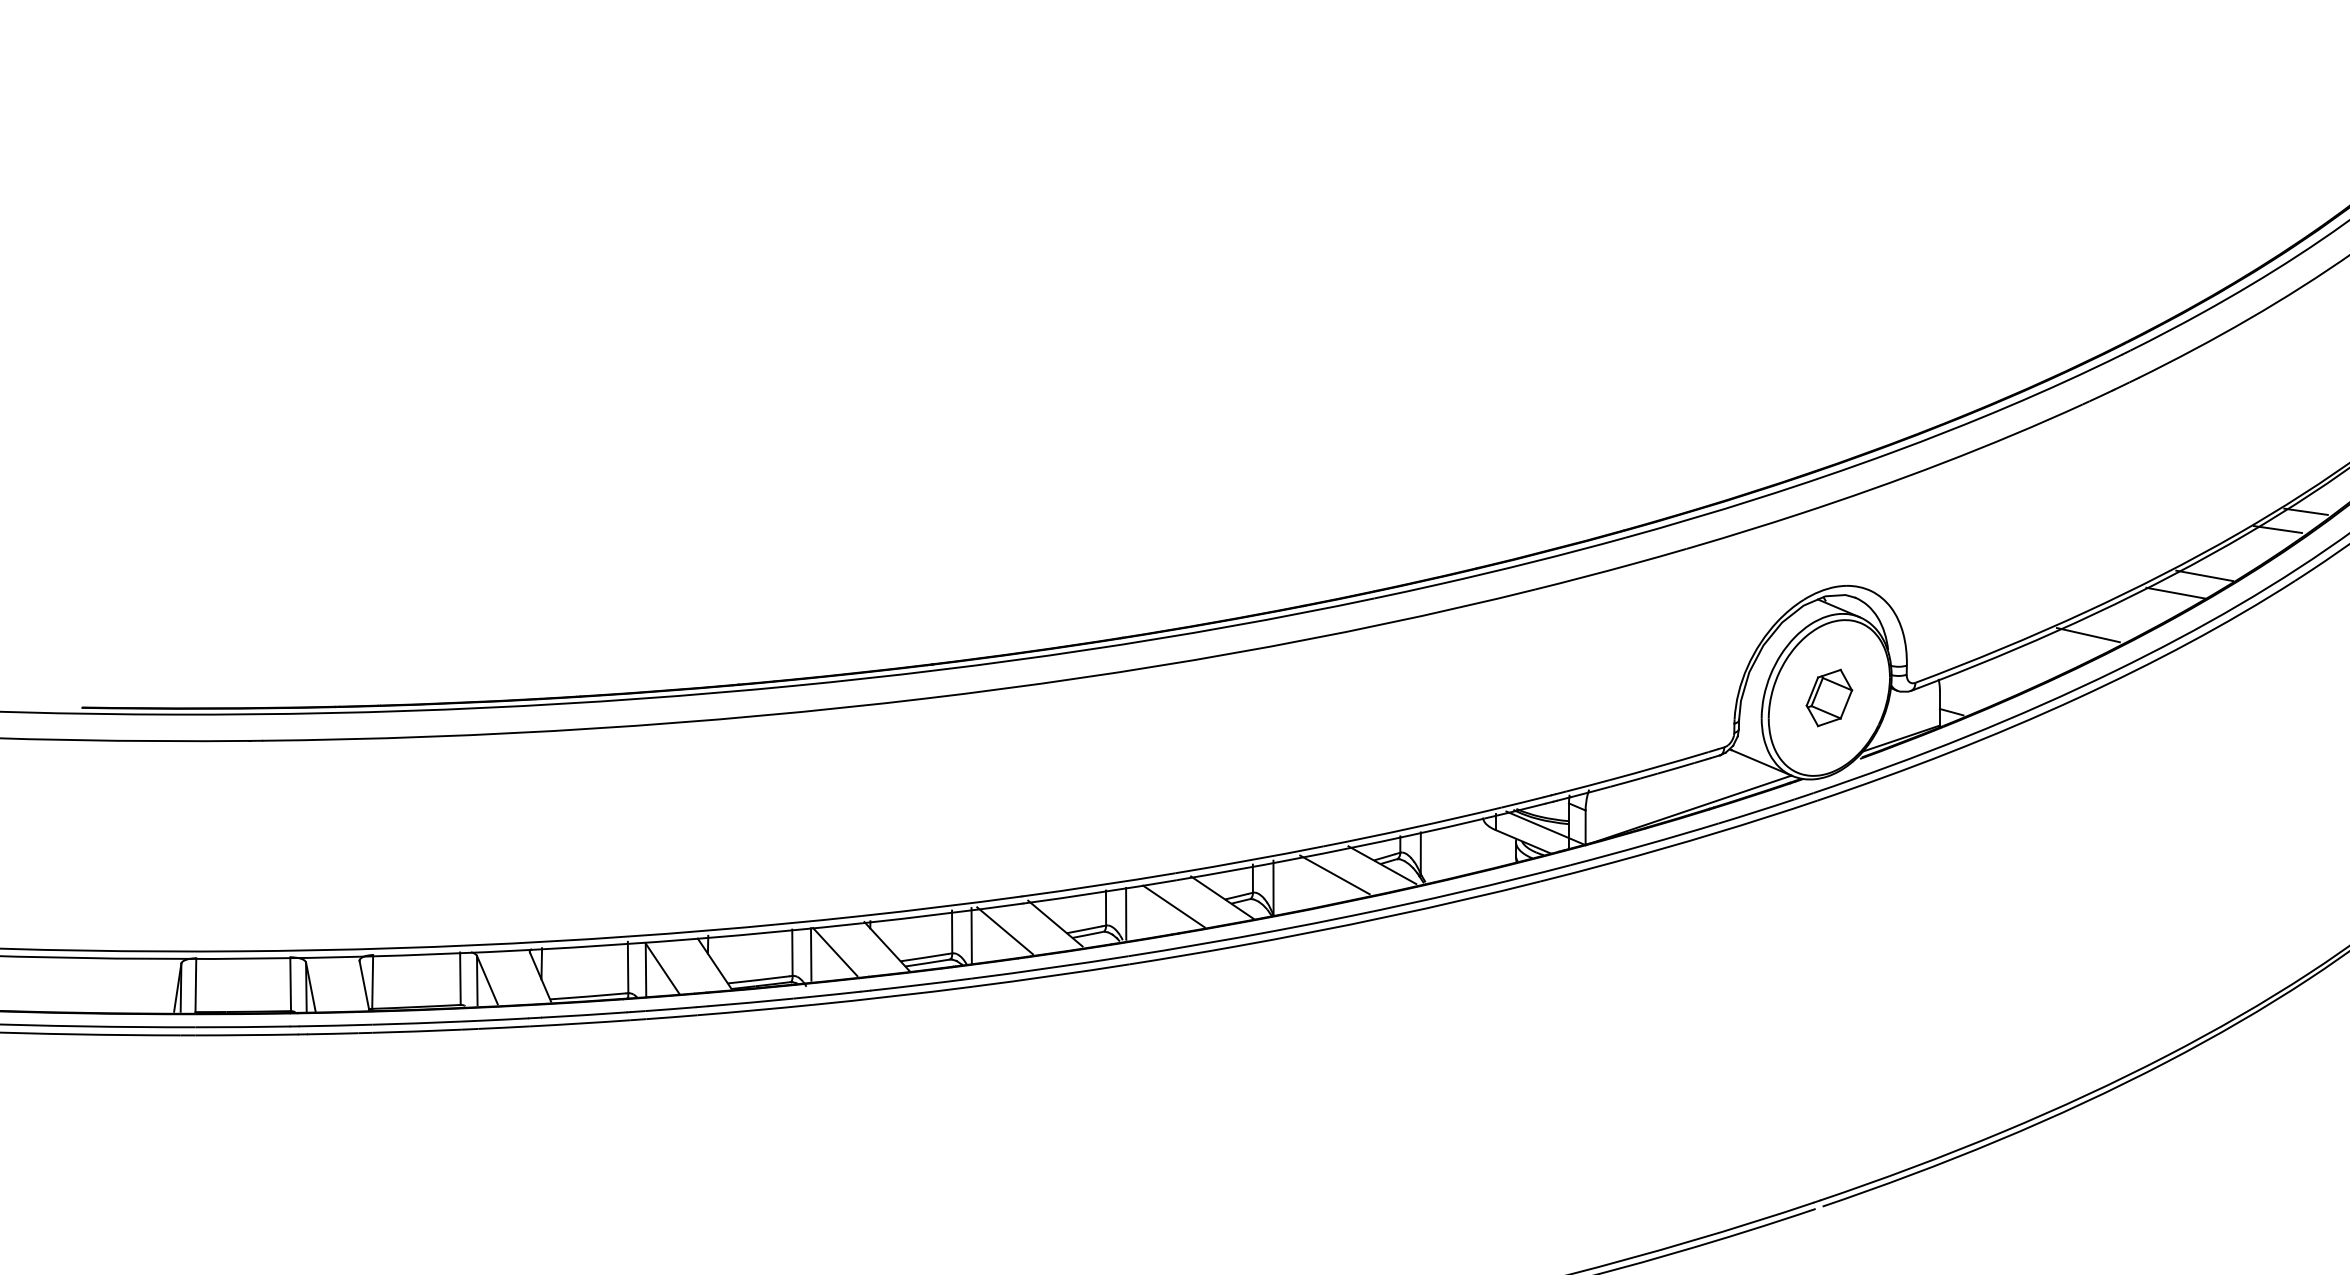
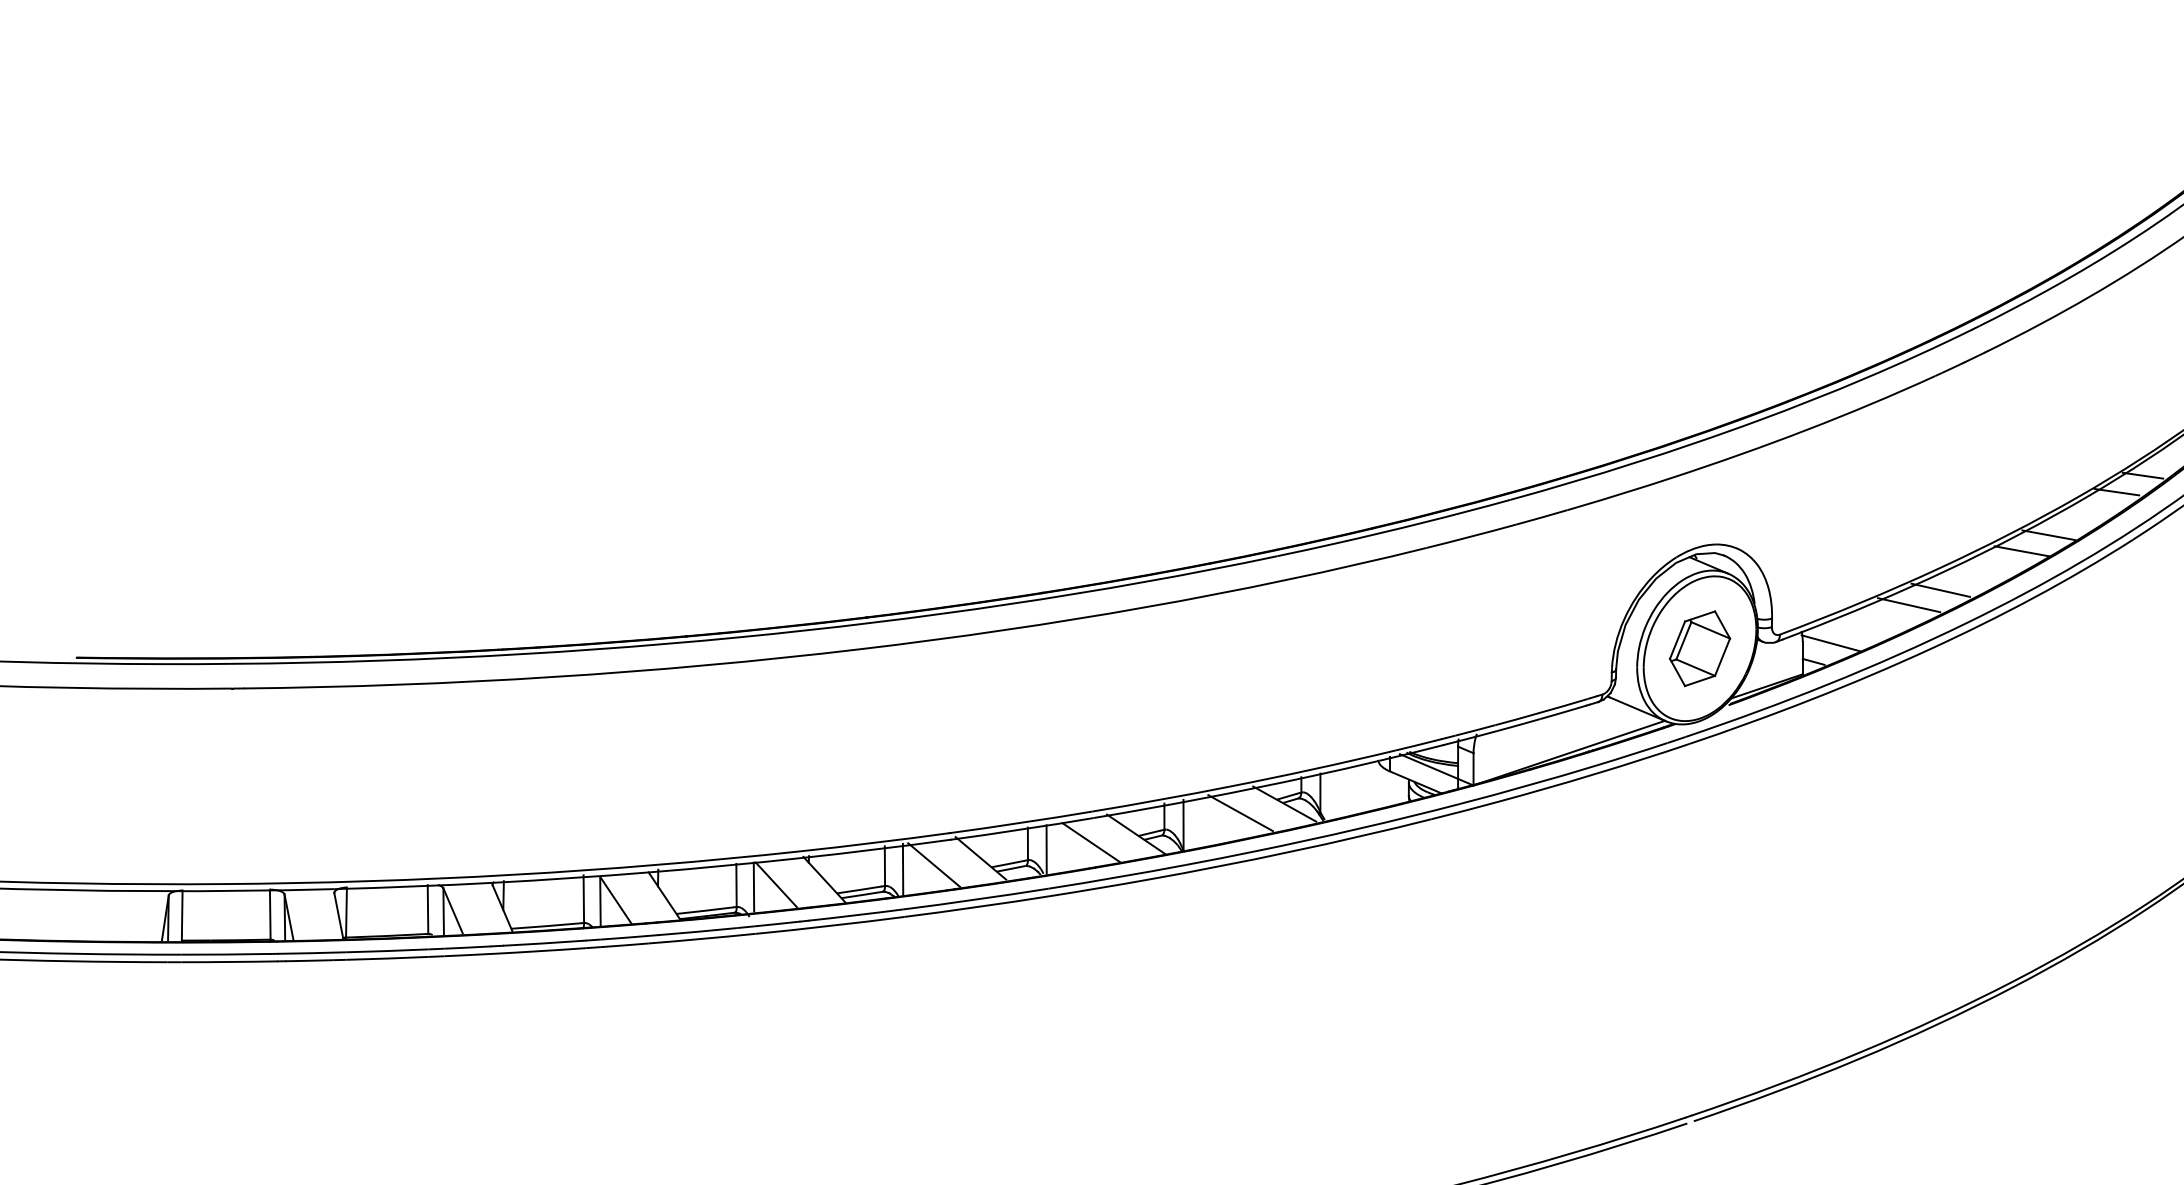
line: (2053, 650) -> (1908, 604), added
line: (1969, 691) -> (1830, 642), added
part: (1829, 697) -> (1700, 648), size x1.43

